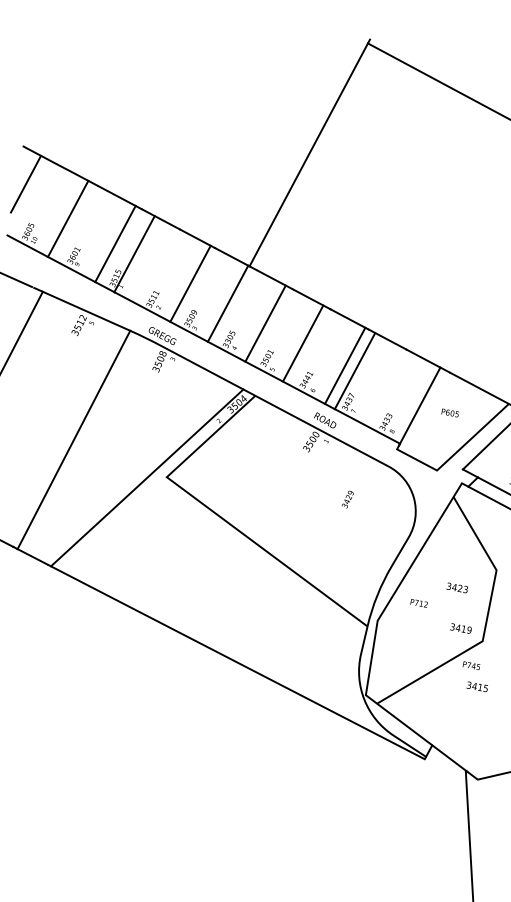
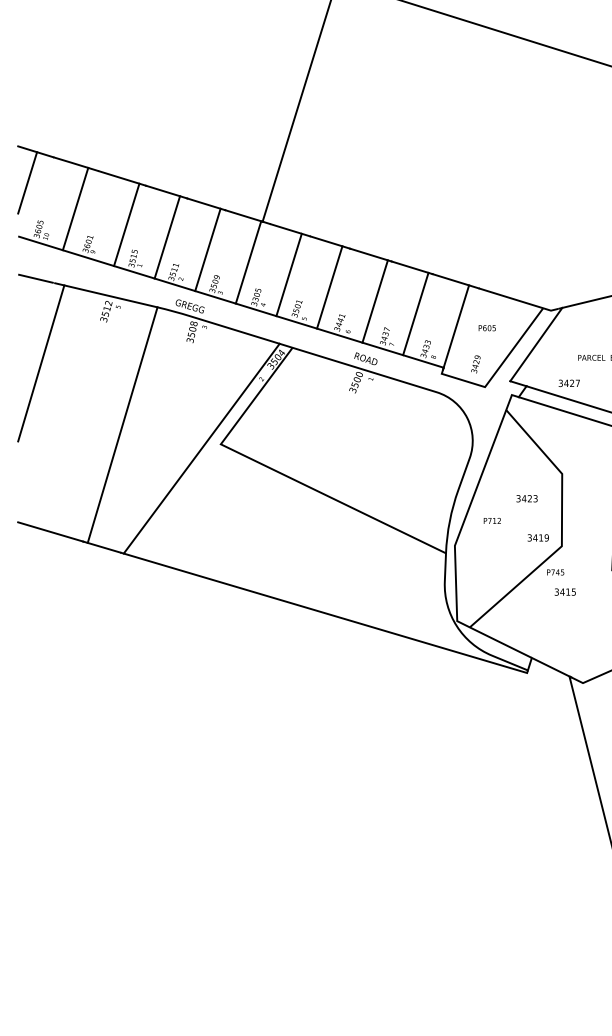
line: (134, 254) -> (167, 237), moved
line: (354, 370) -> (415, 313), moved
text: (347, 499) -> (475, 364), moved

